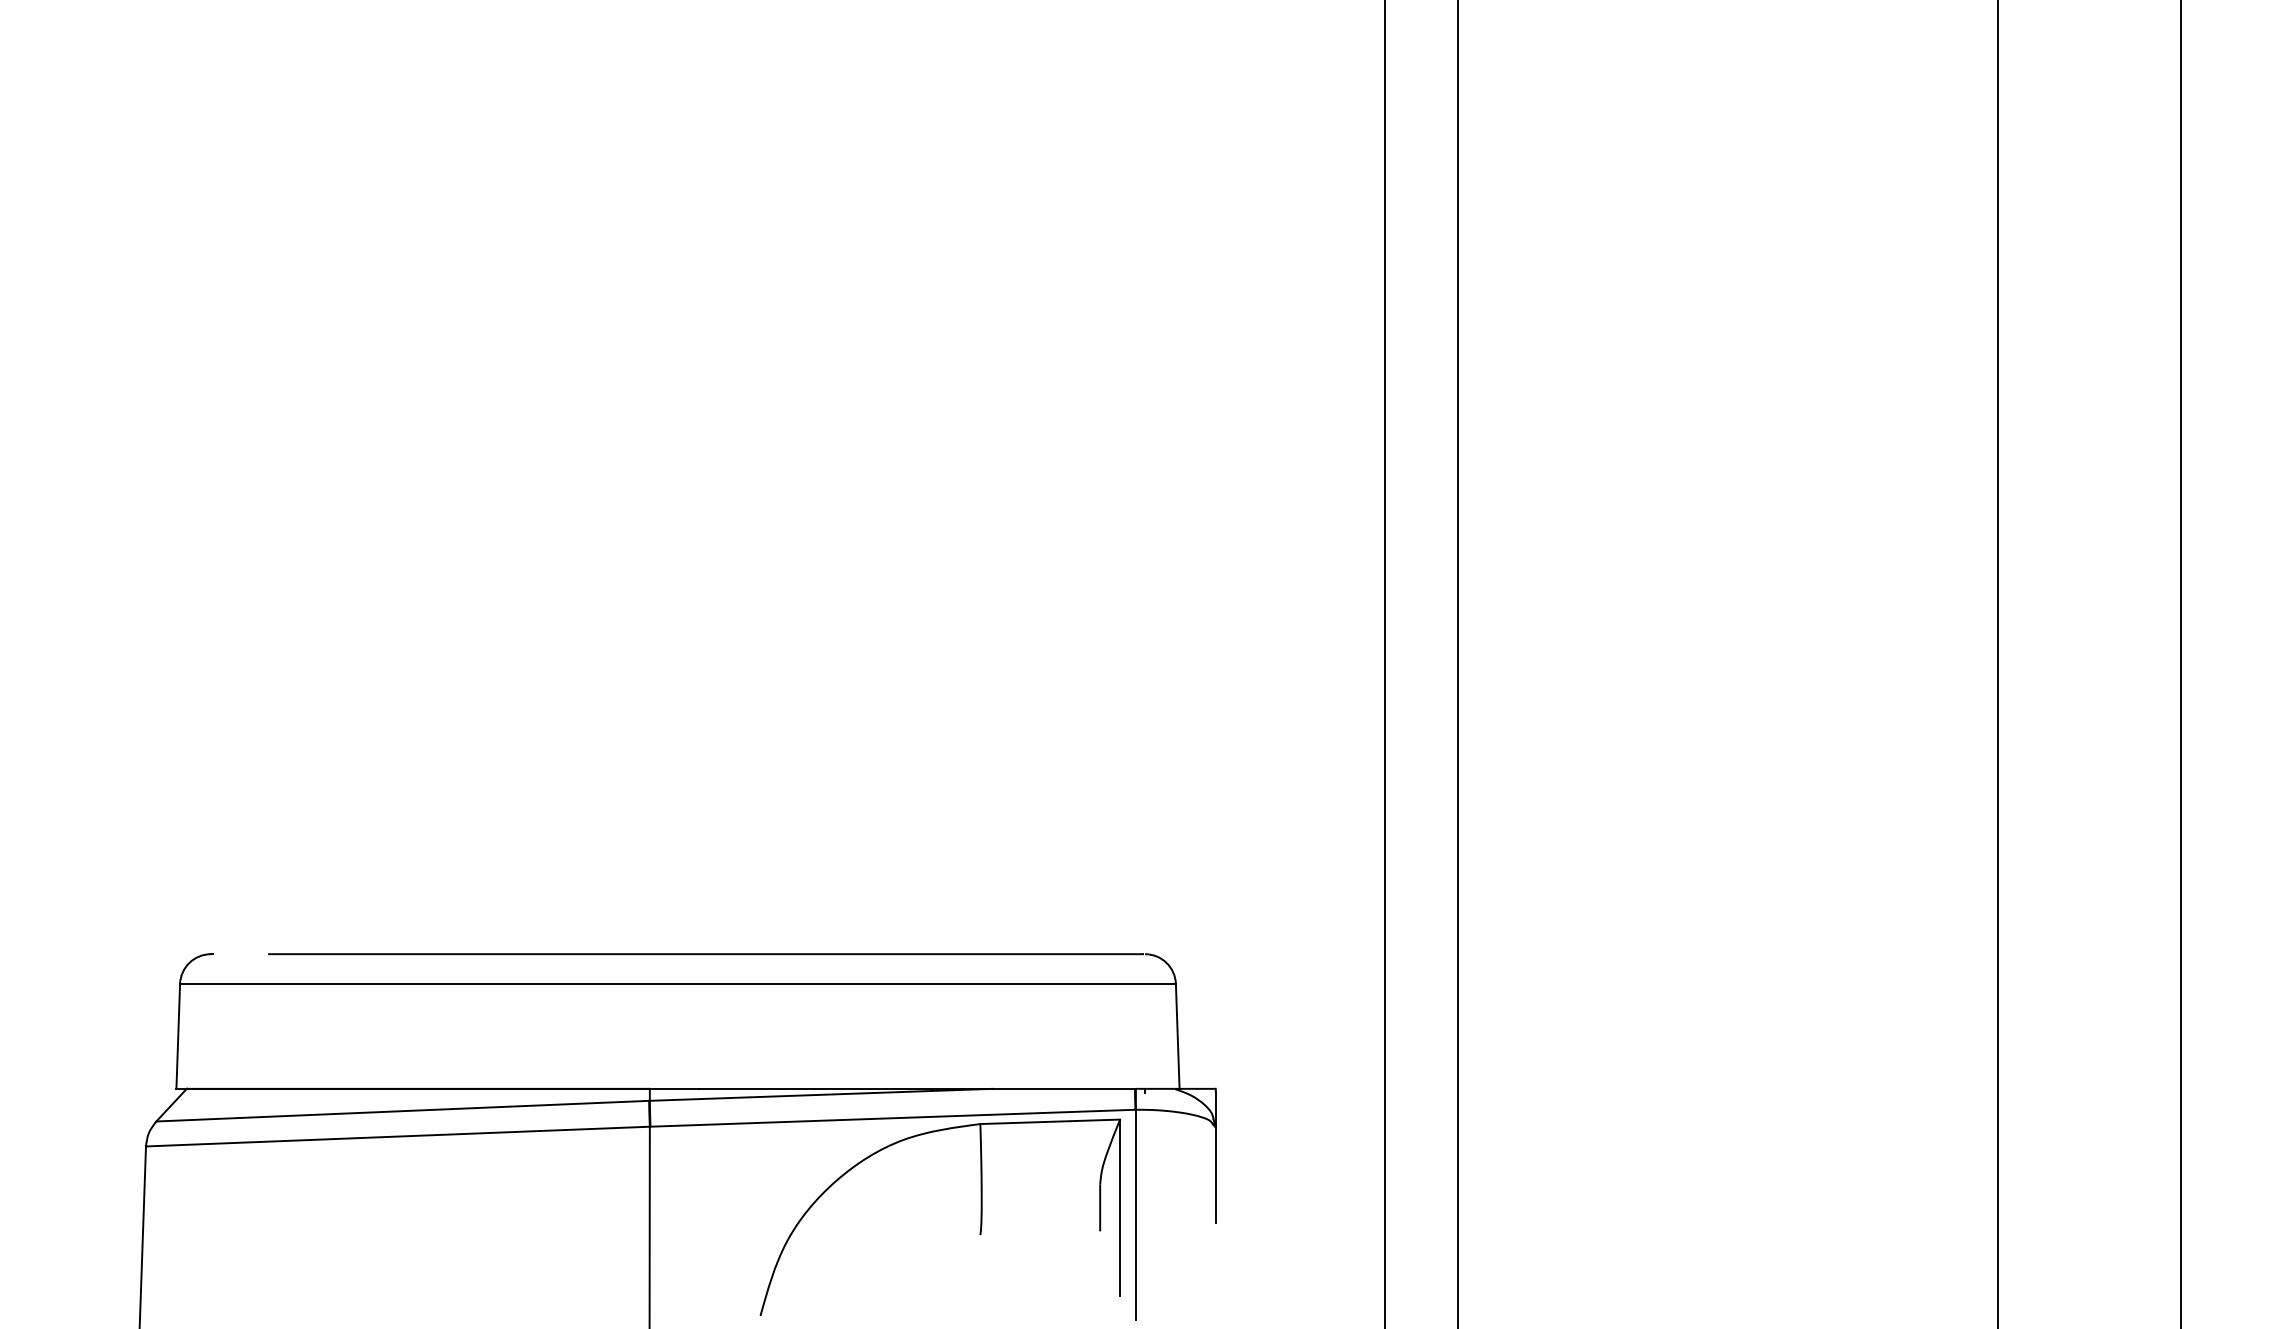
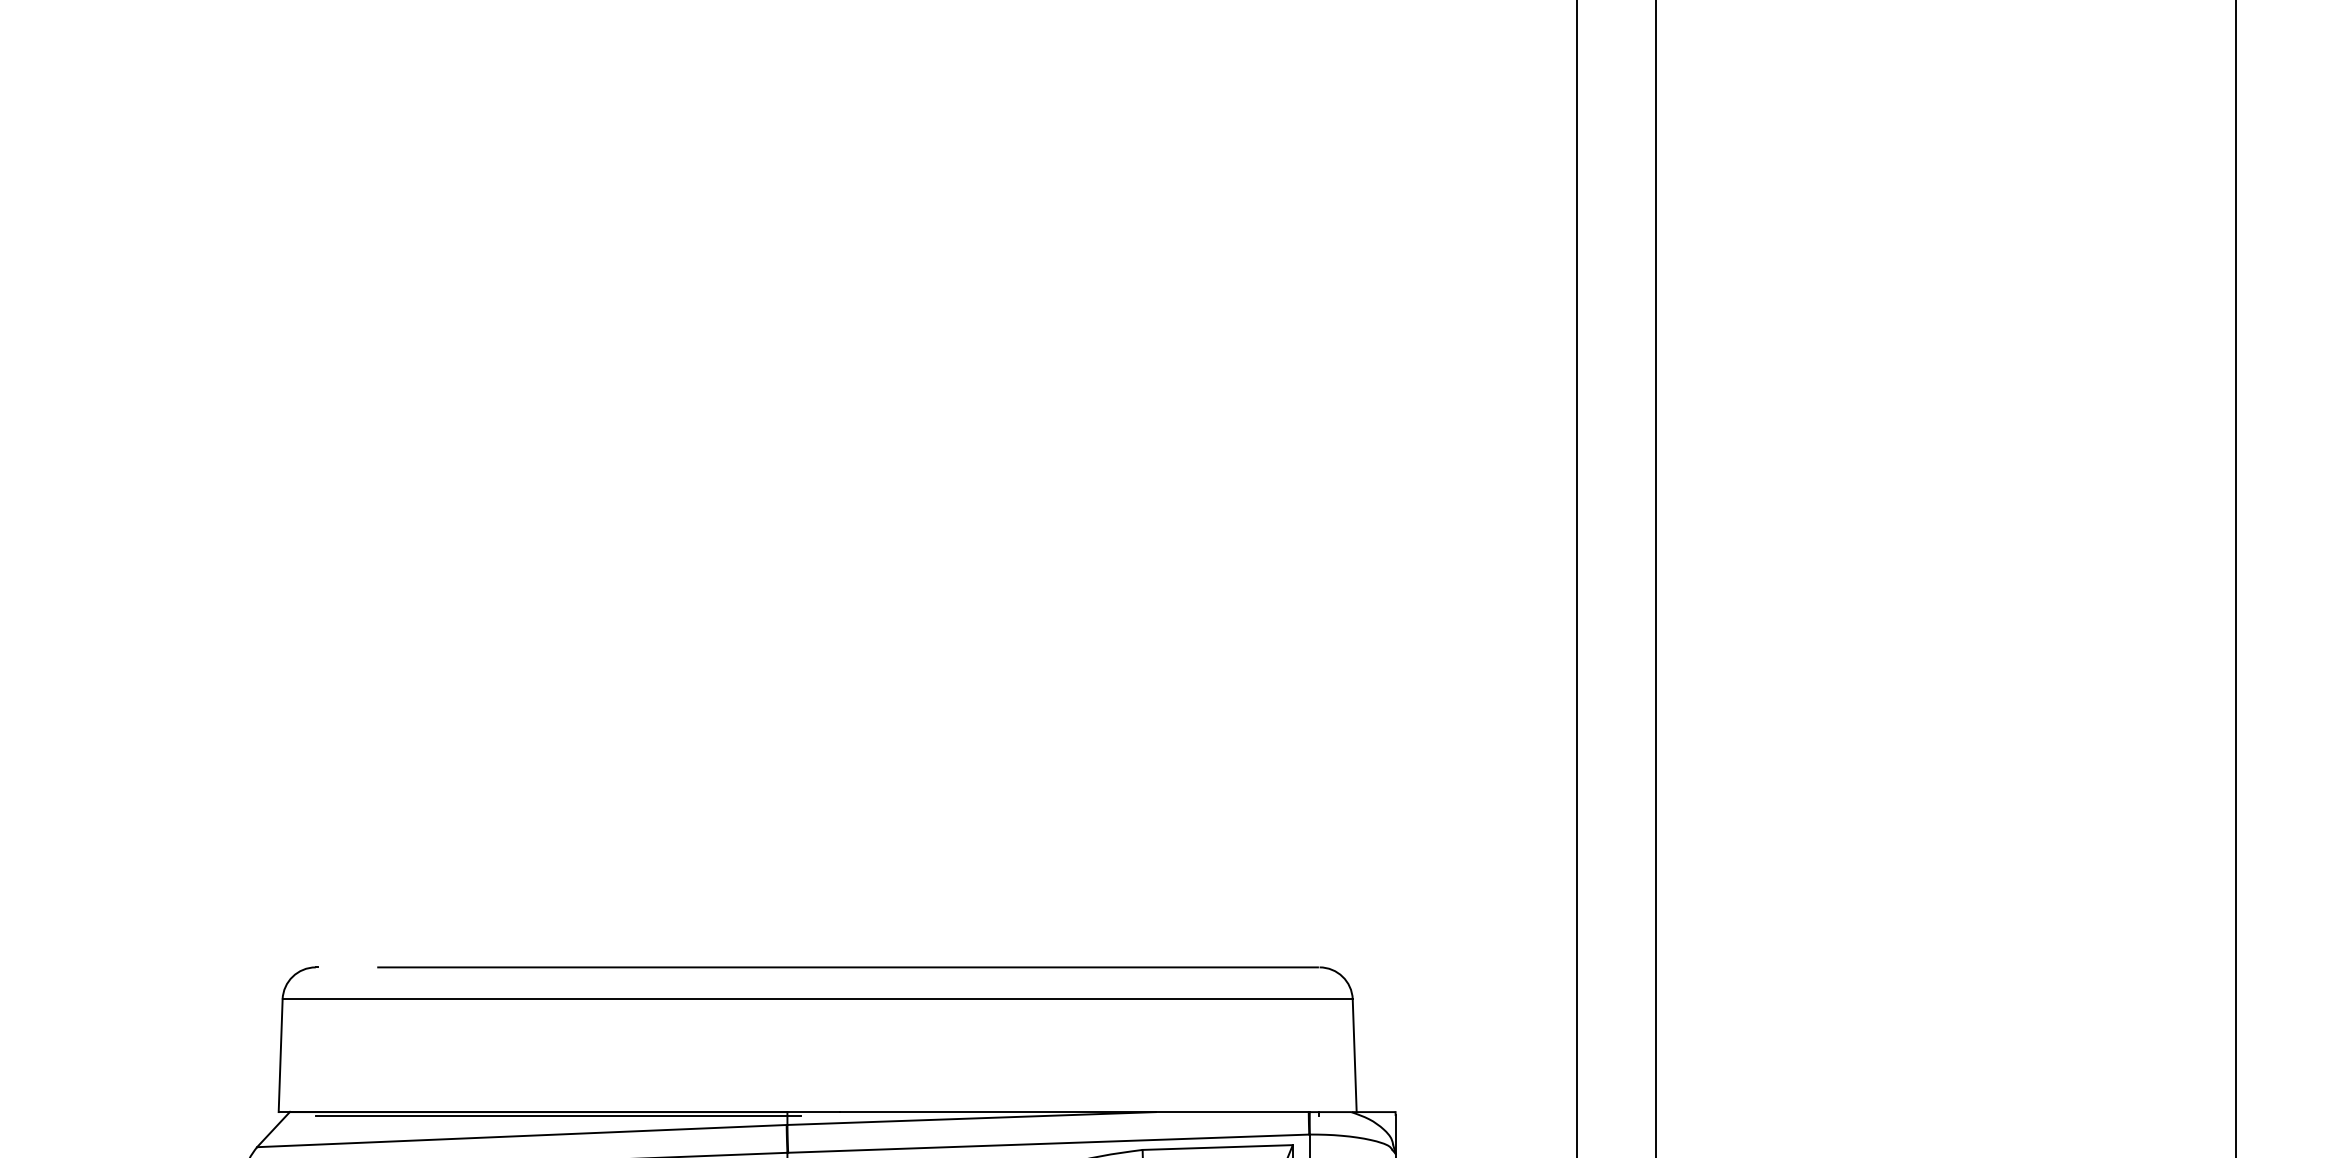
line: (436, 1092) -> (558, 1116), added

